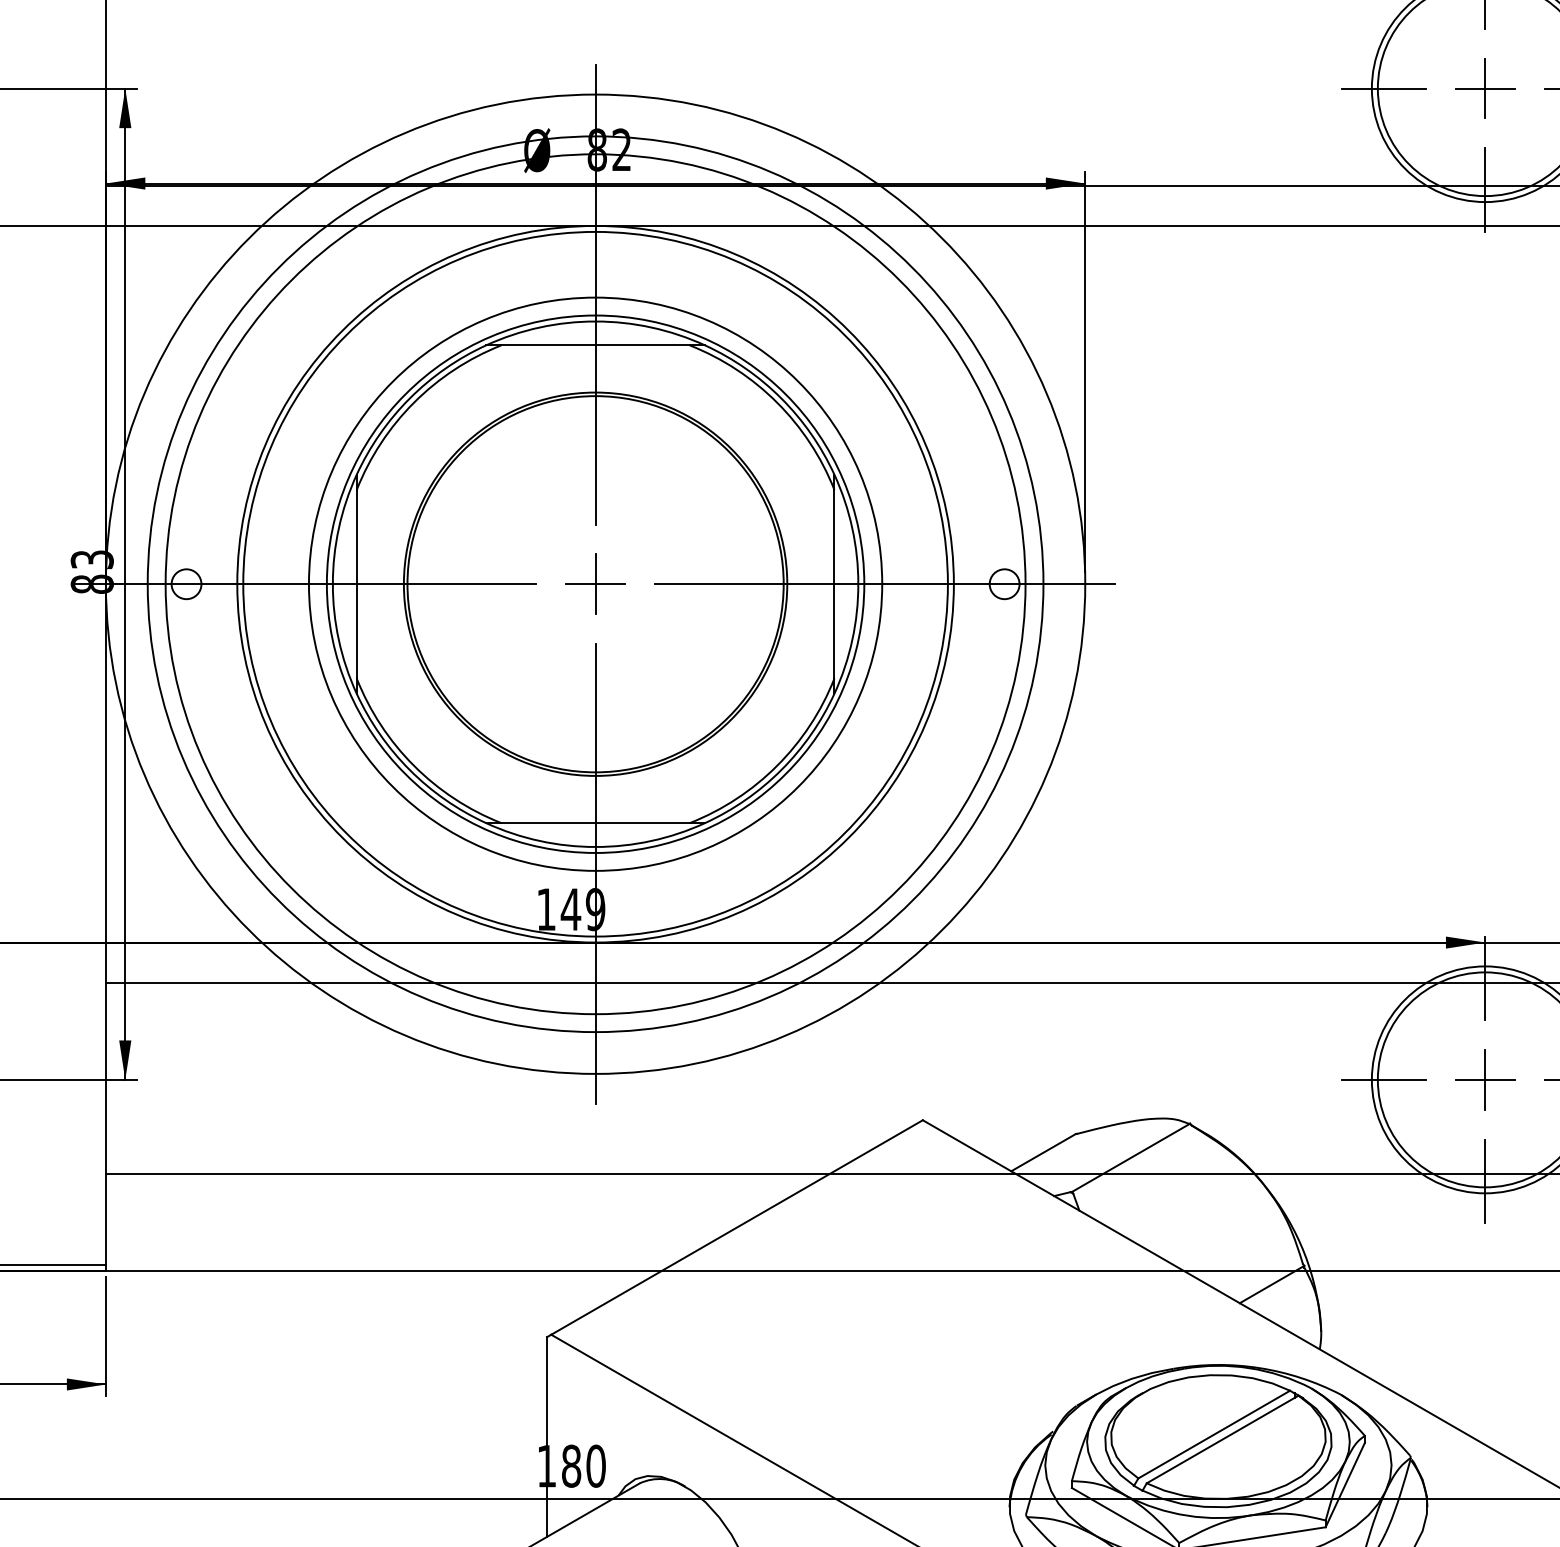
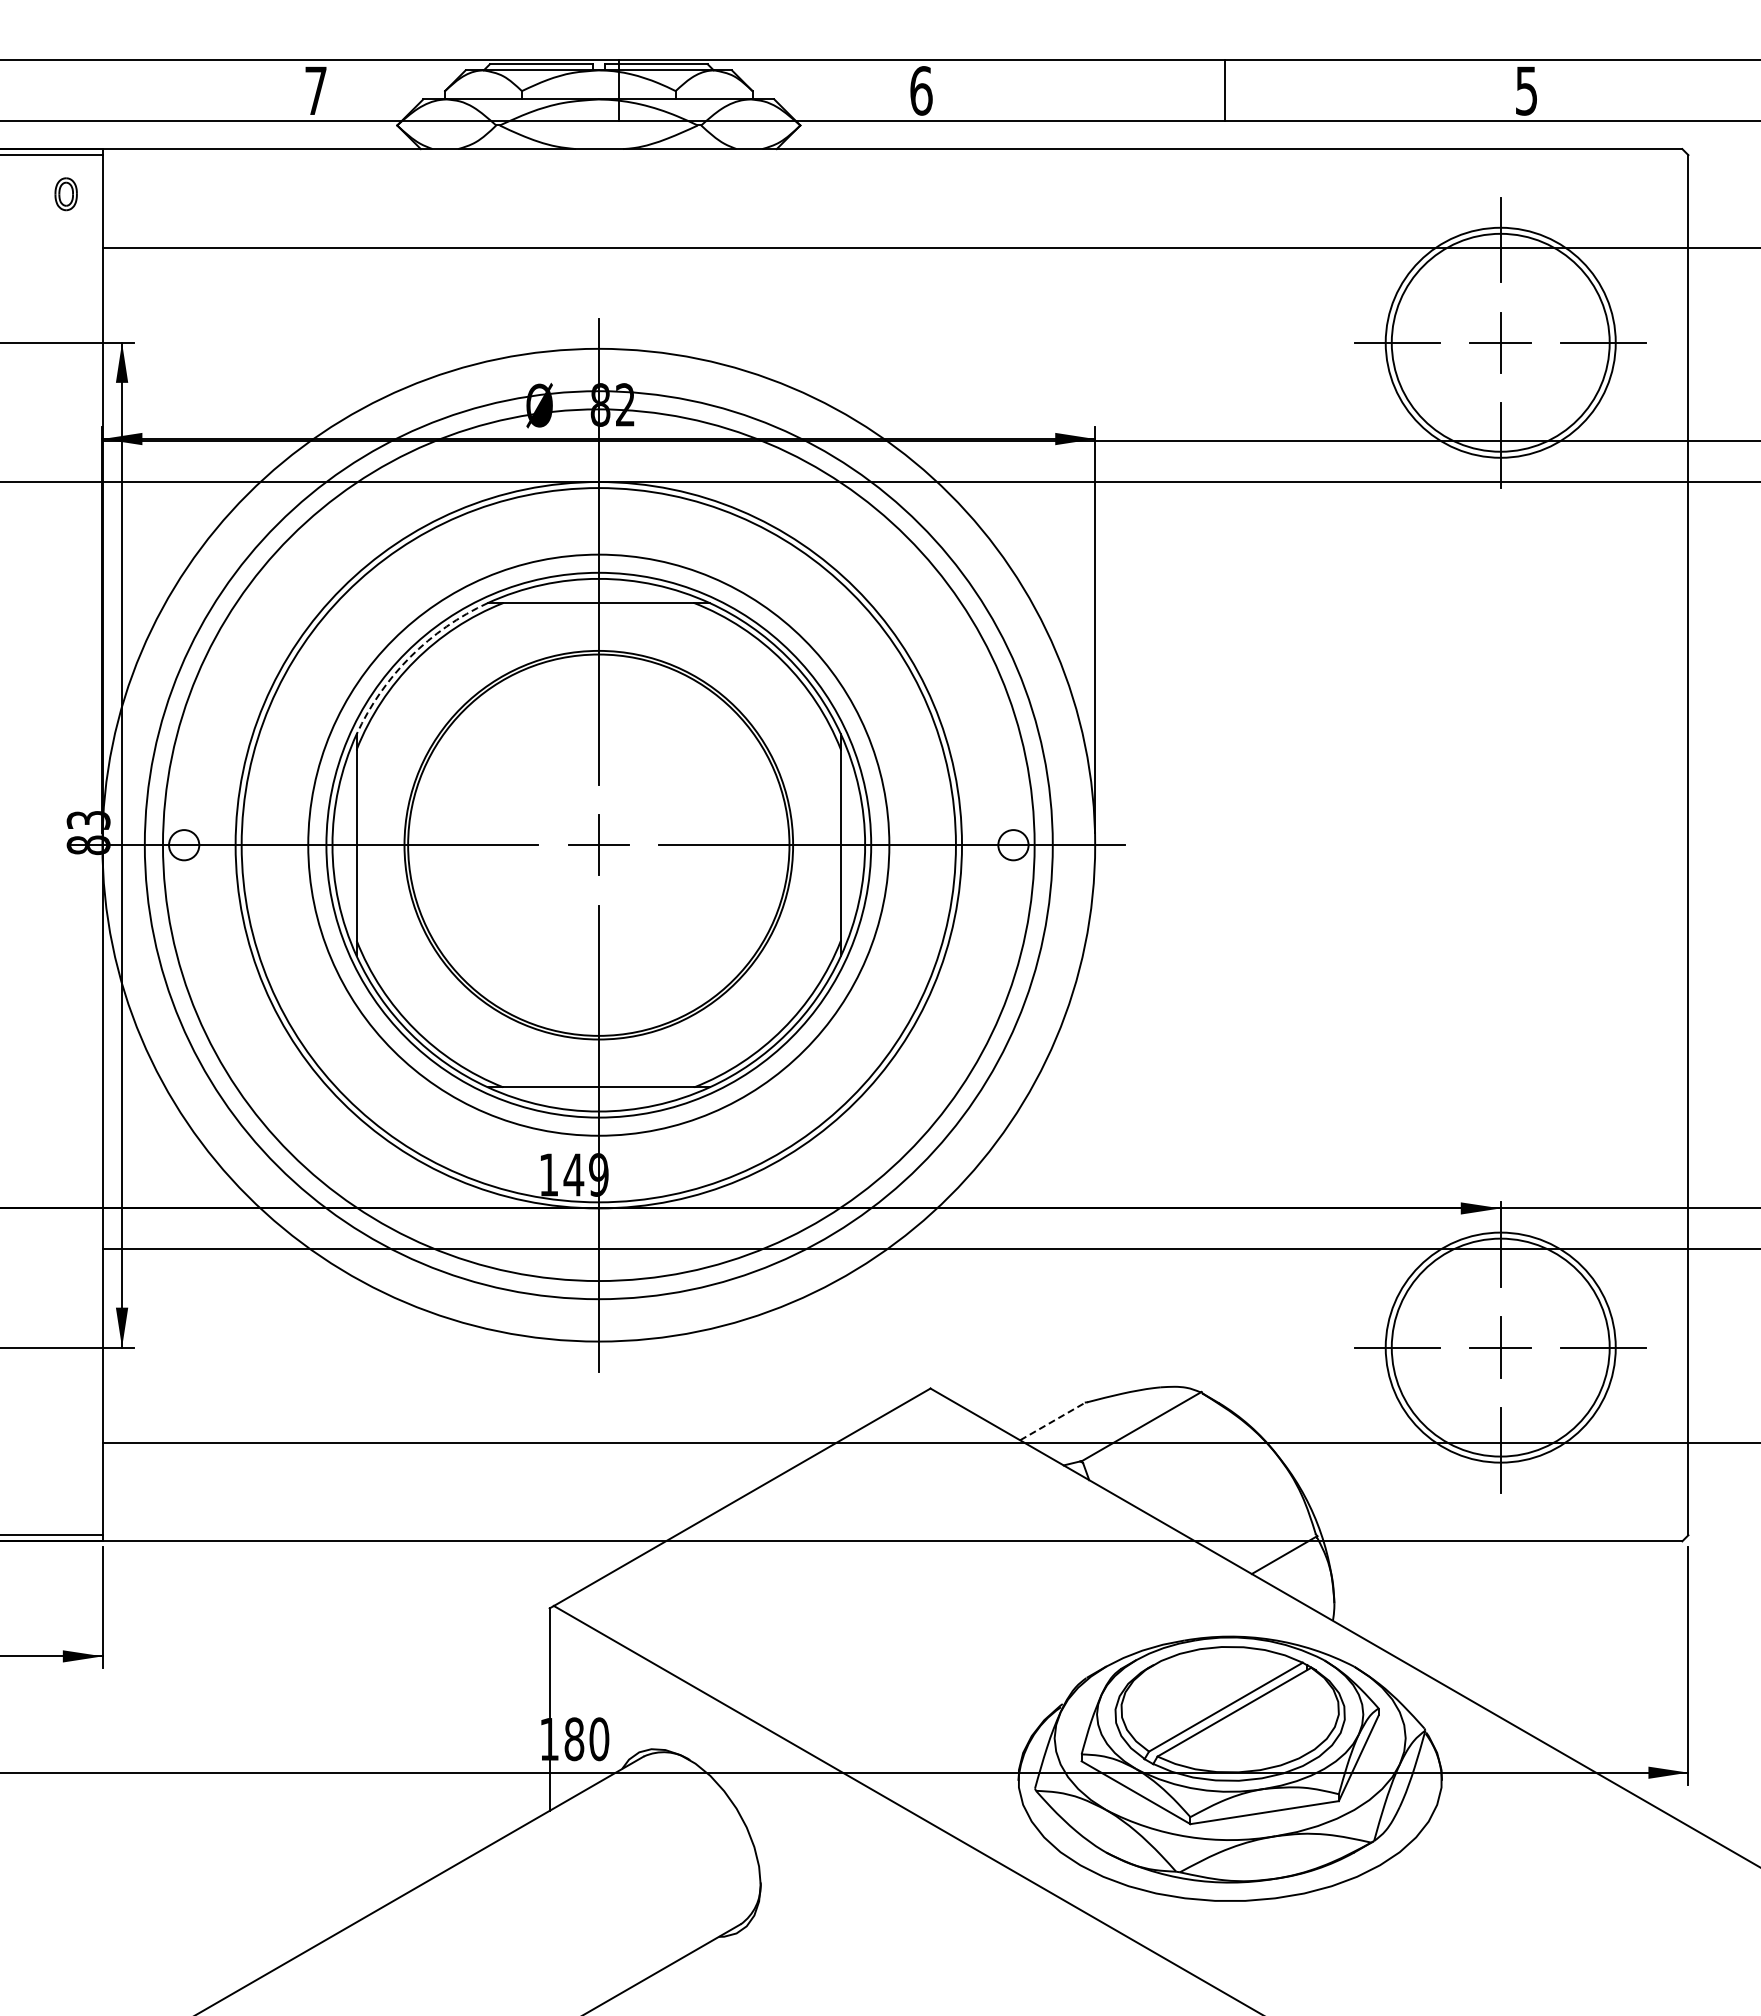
arc: (409, 398) -> (410, 656), solid -> dashed
line: (1043, 1152) -> (1052, 1421), solid -> dashed

